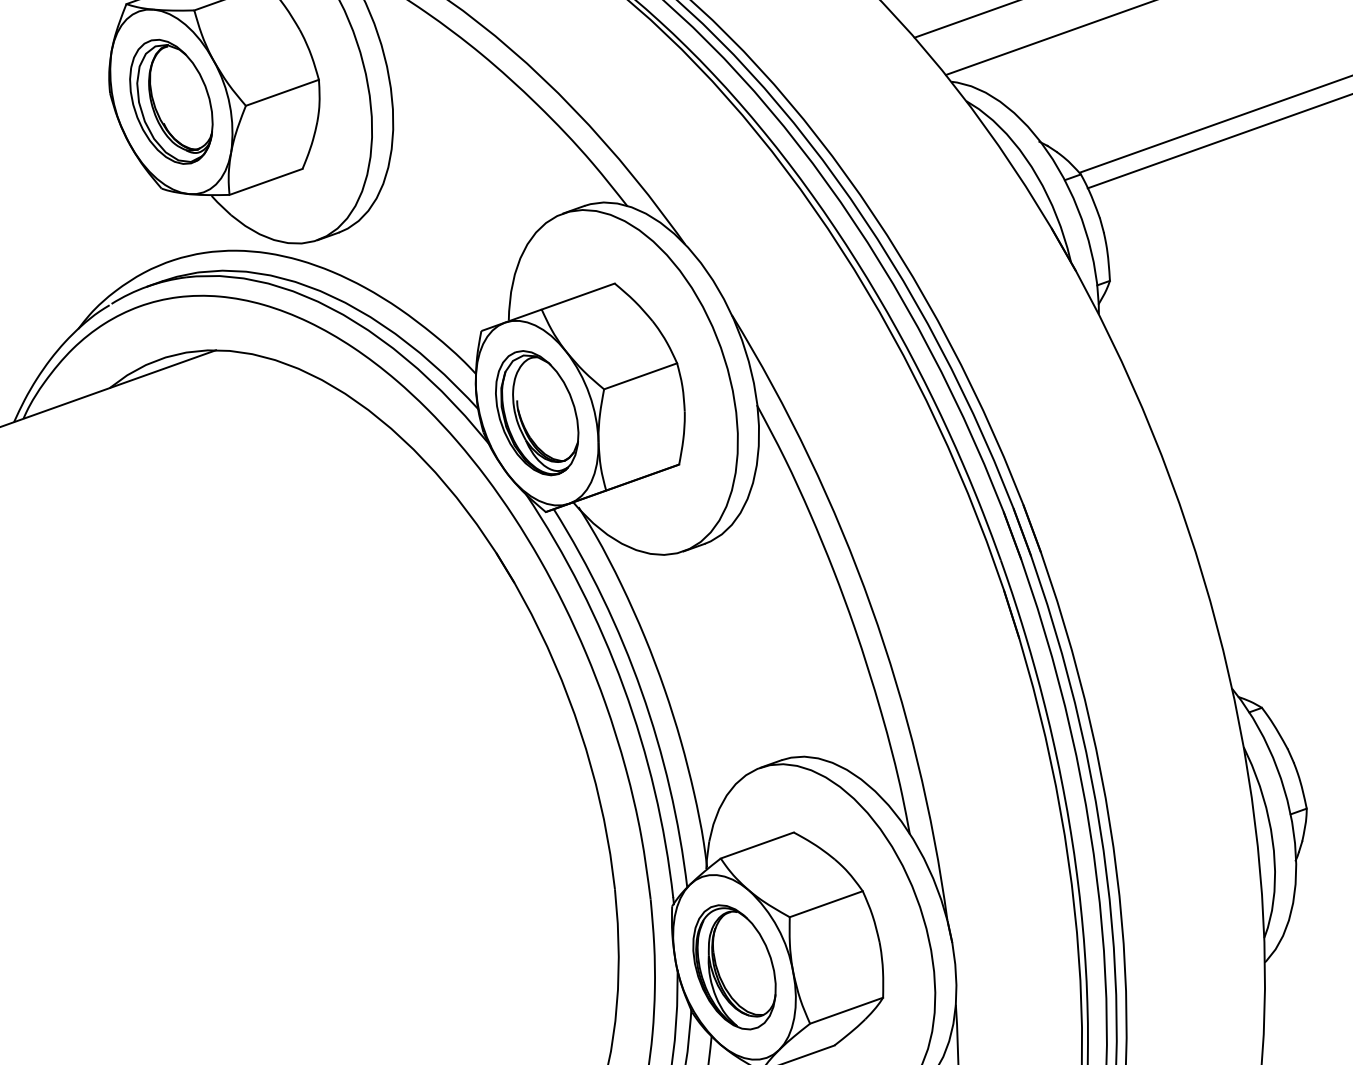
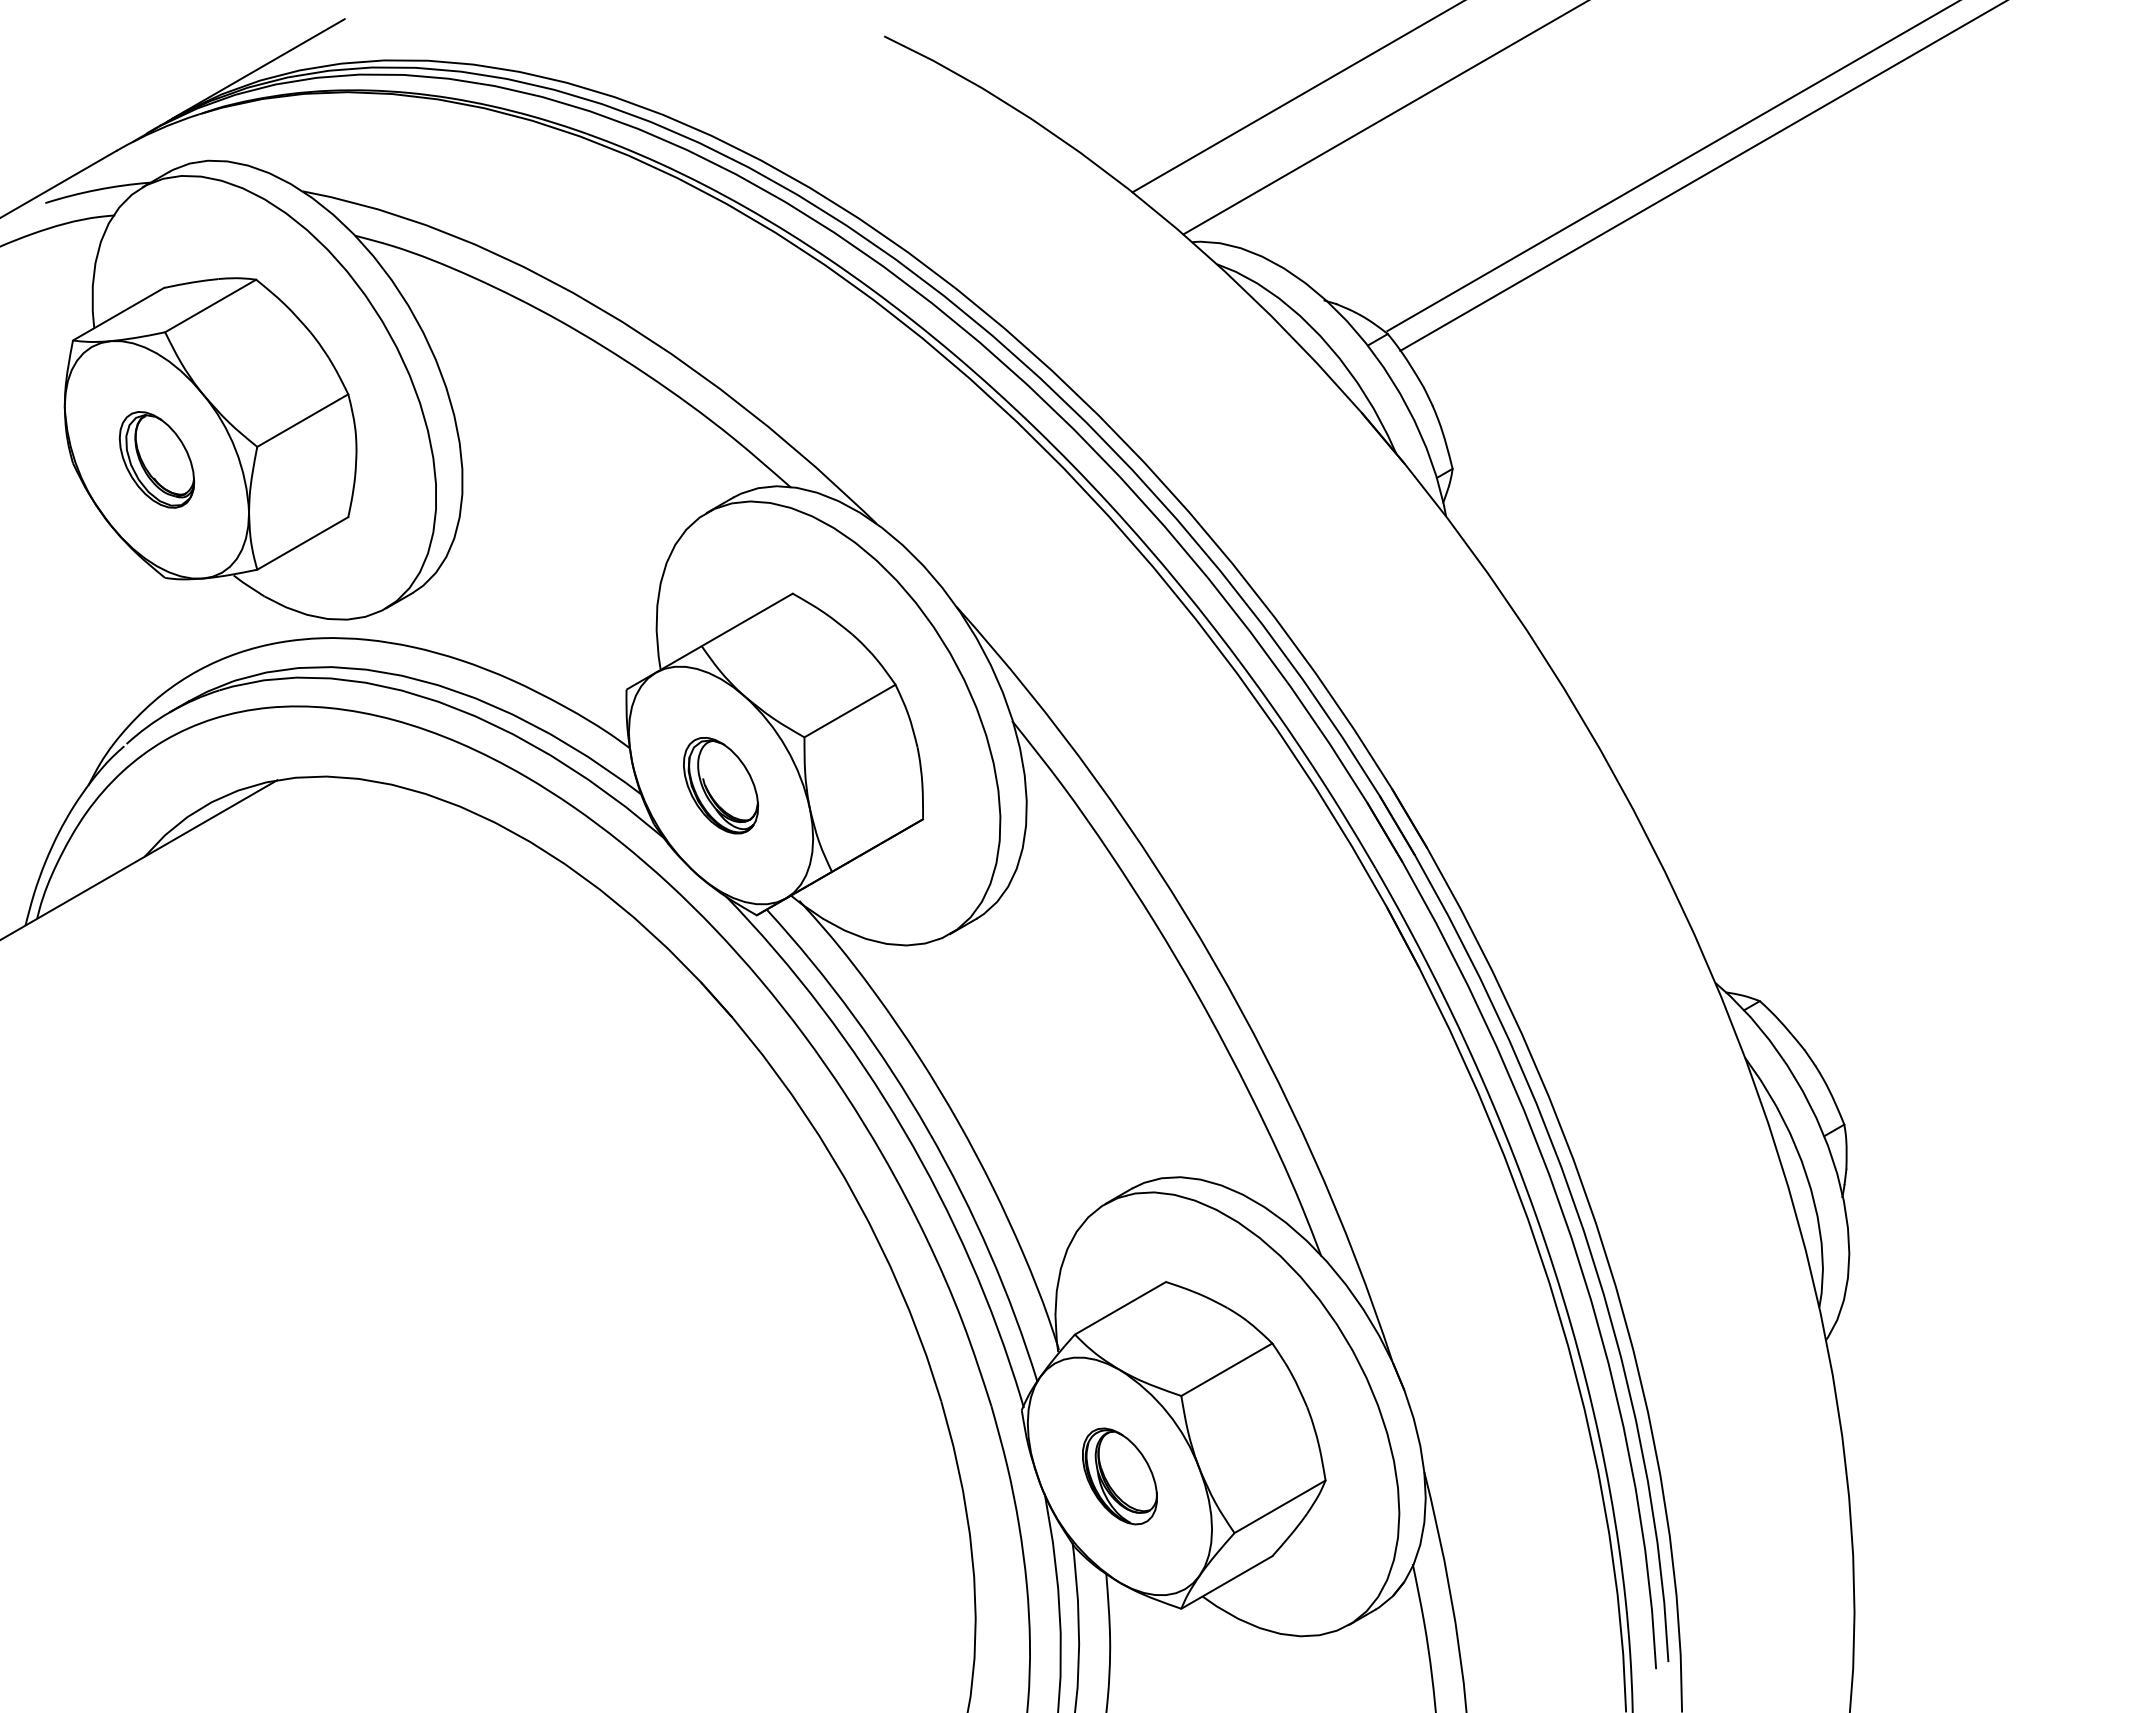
part: (171, 101) -> (156, 459), size x0.6
part: (536, 413) -> (720, 785), size x0.6
part: (734, 967) -> (1119, 1476), size x0.6

